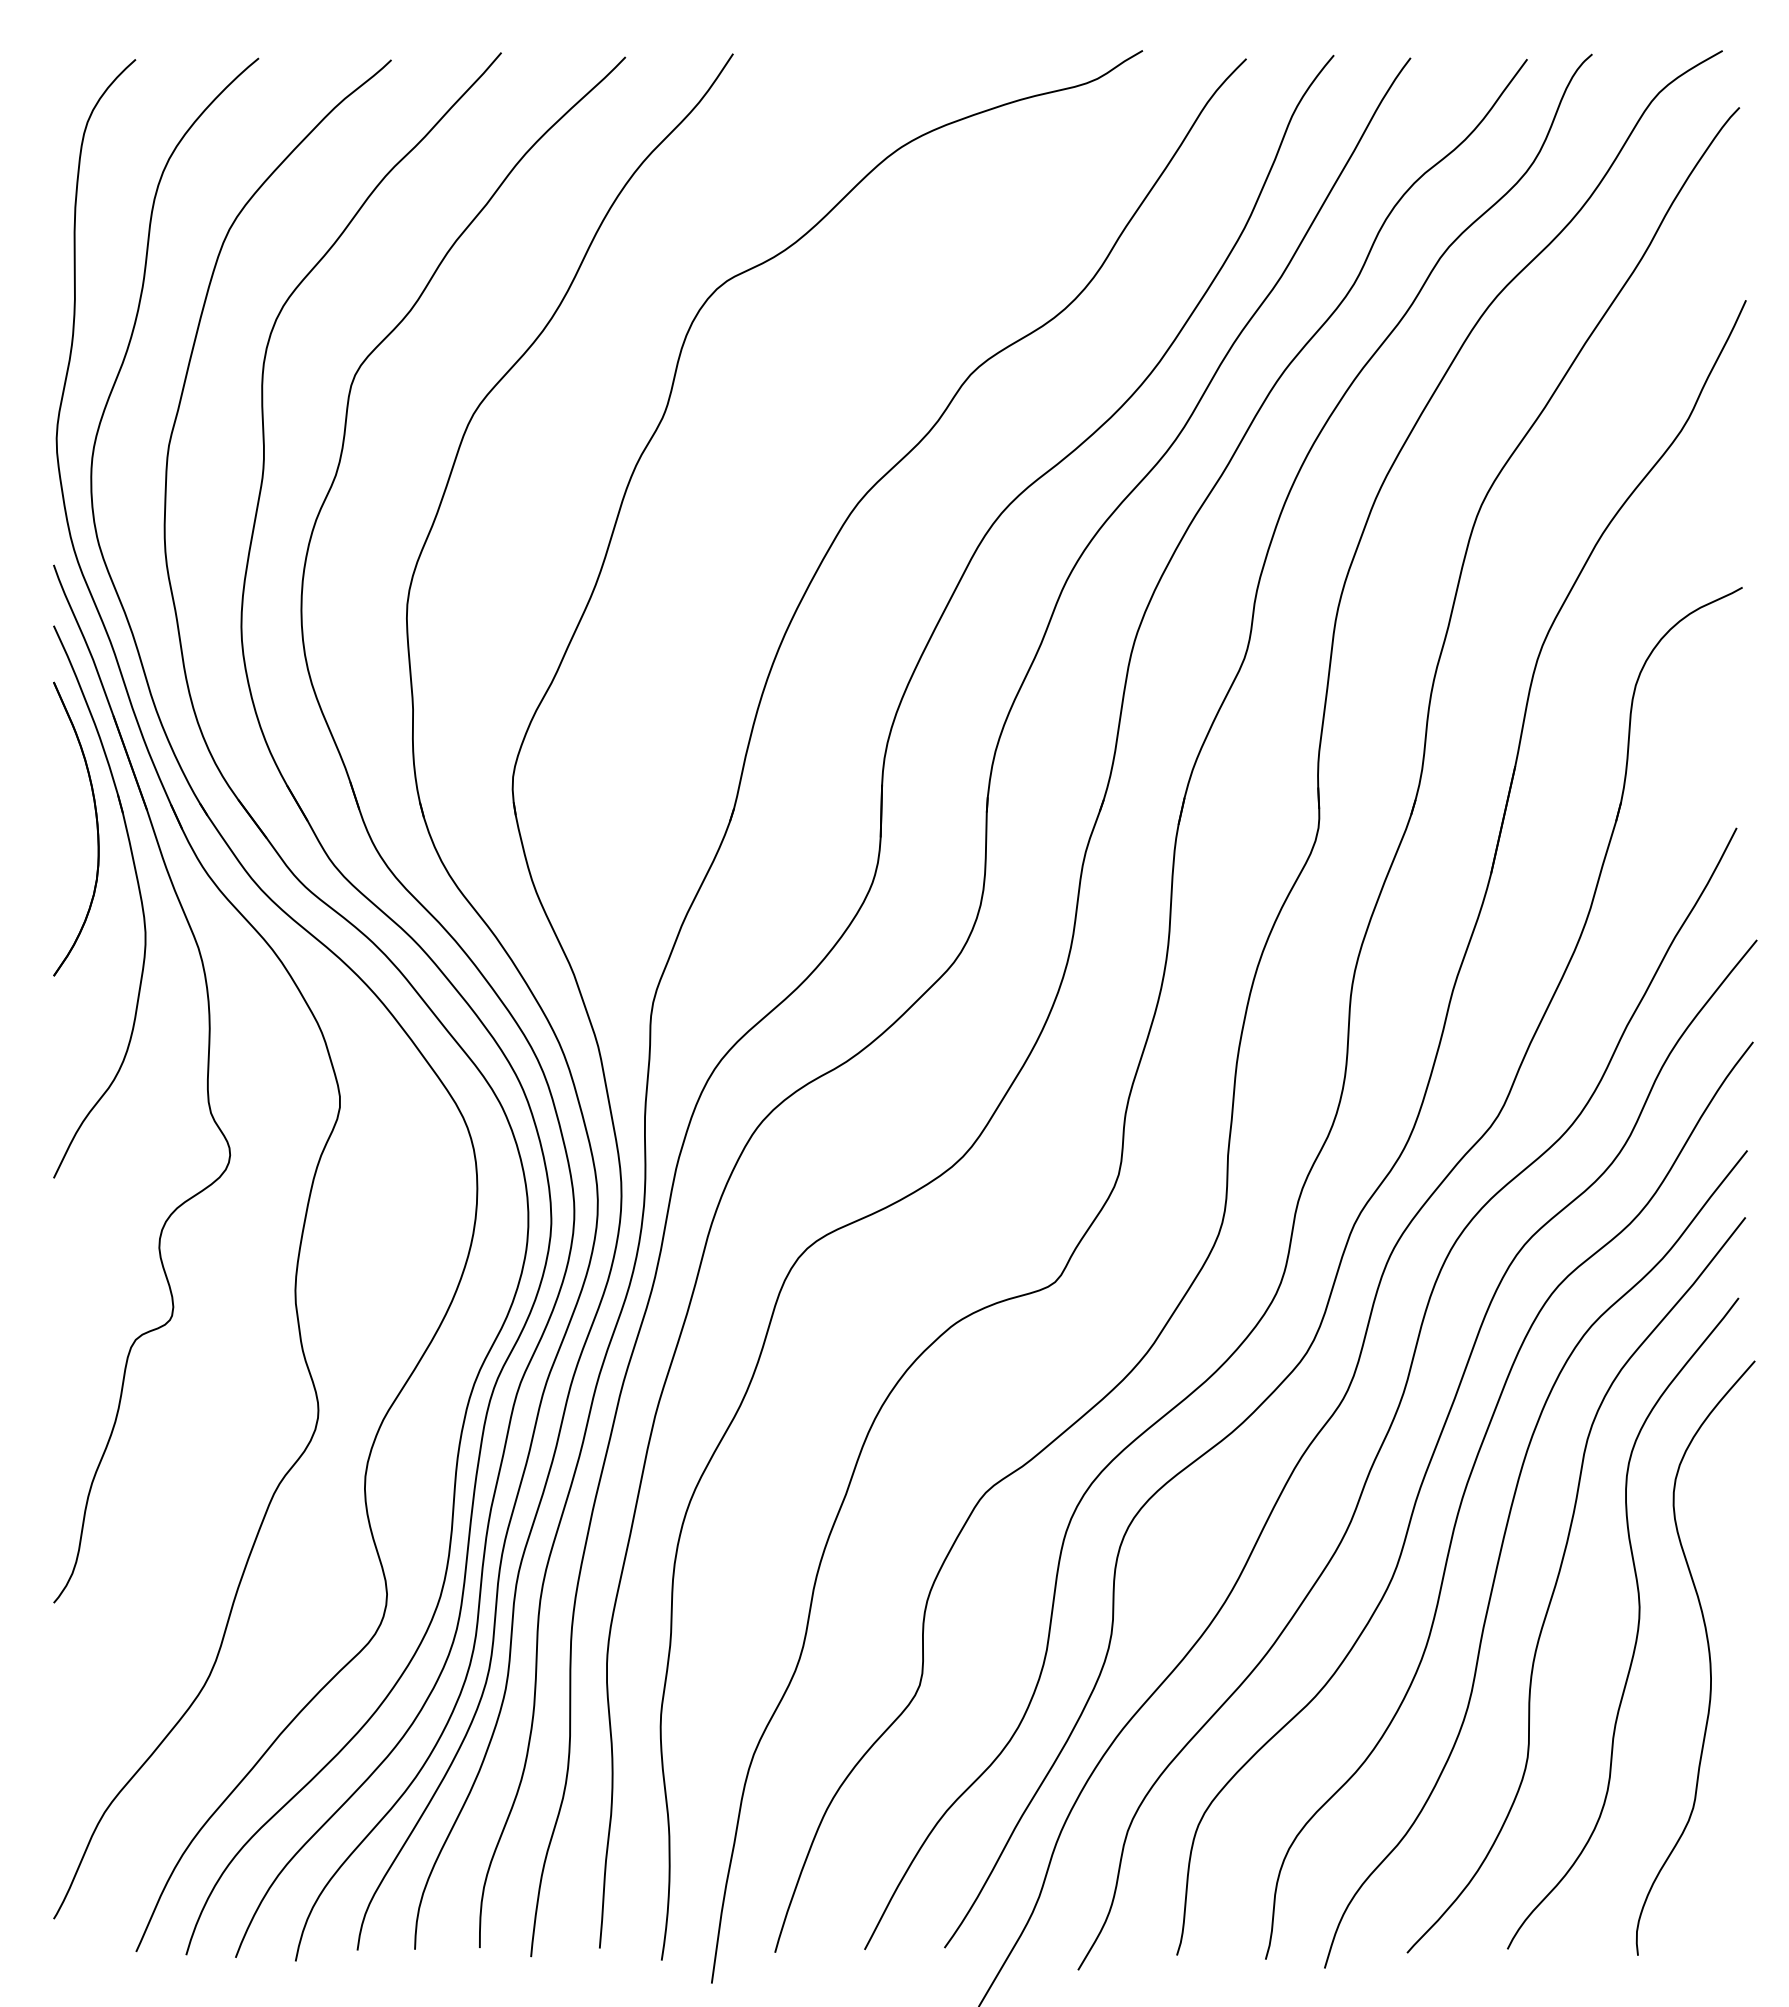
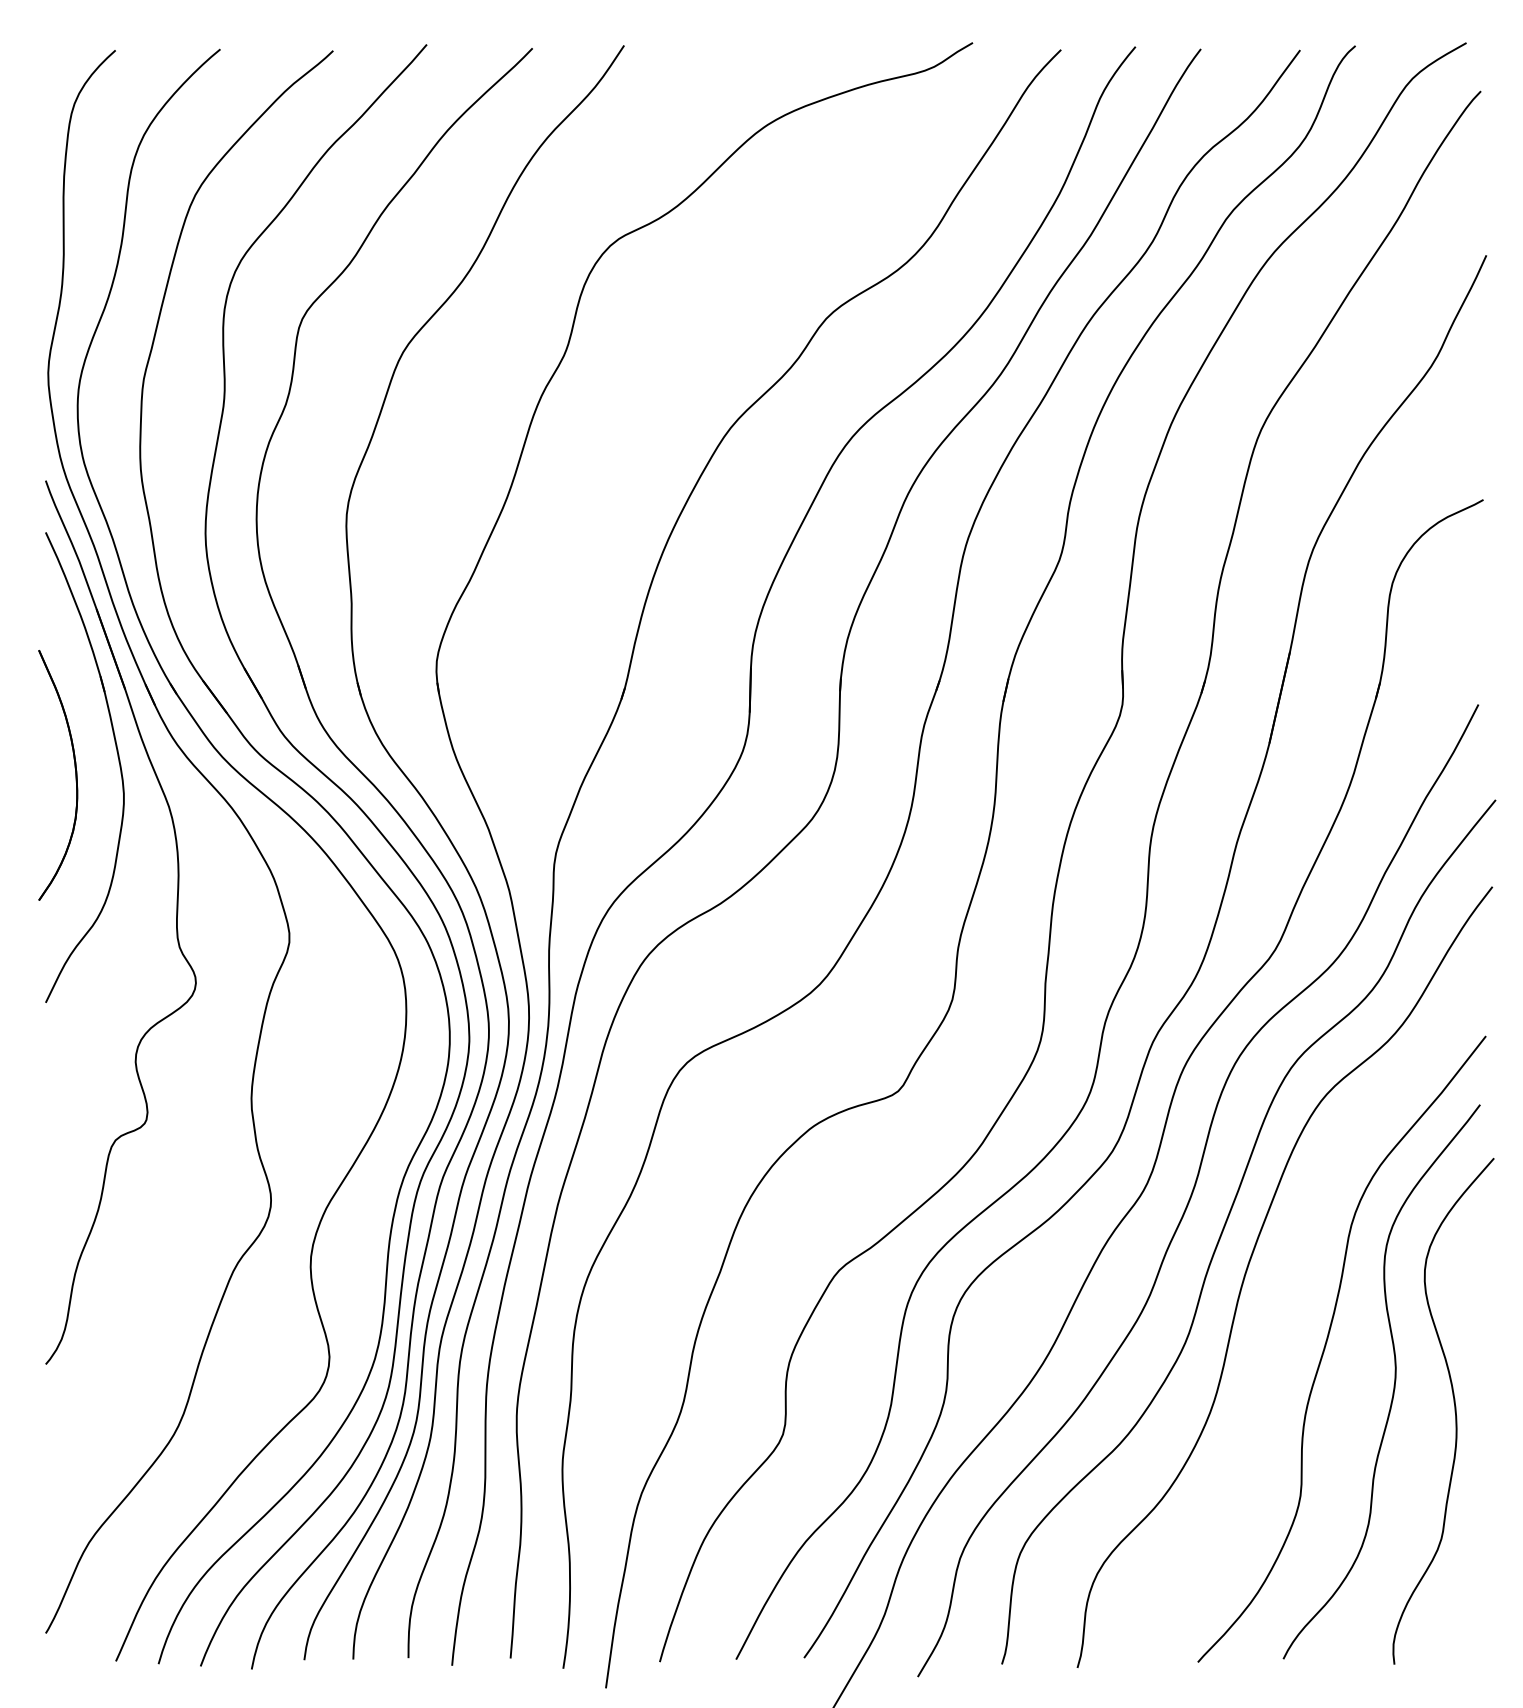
part: (96, 828) -> (75, 774), moved
curve: (1501, 1553) -> (1278, 1322), removed

